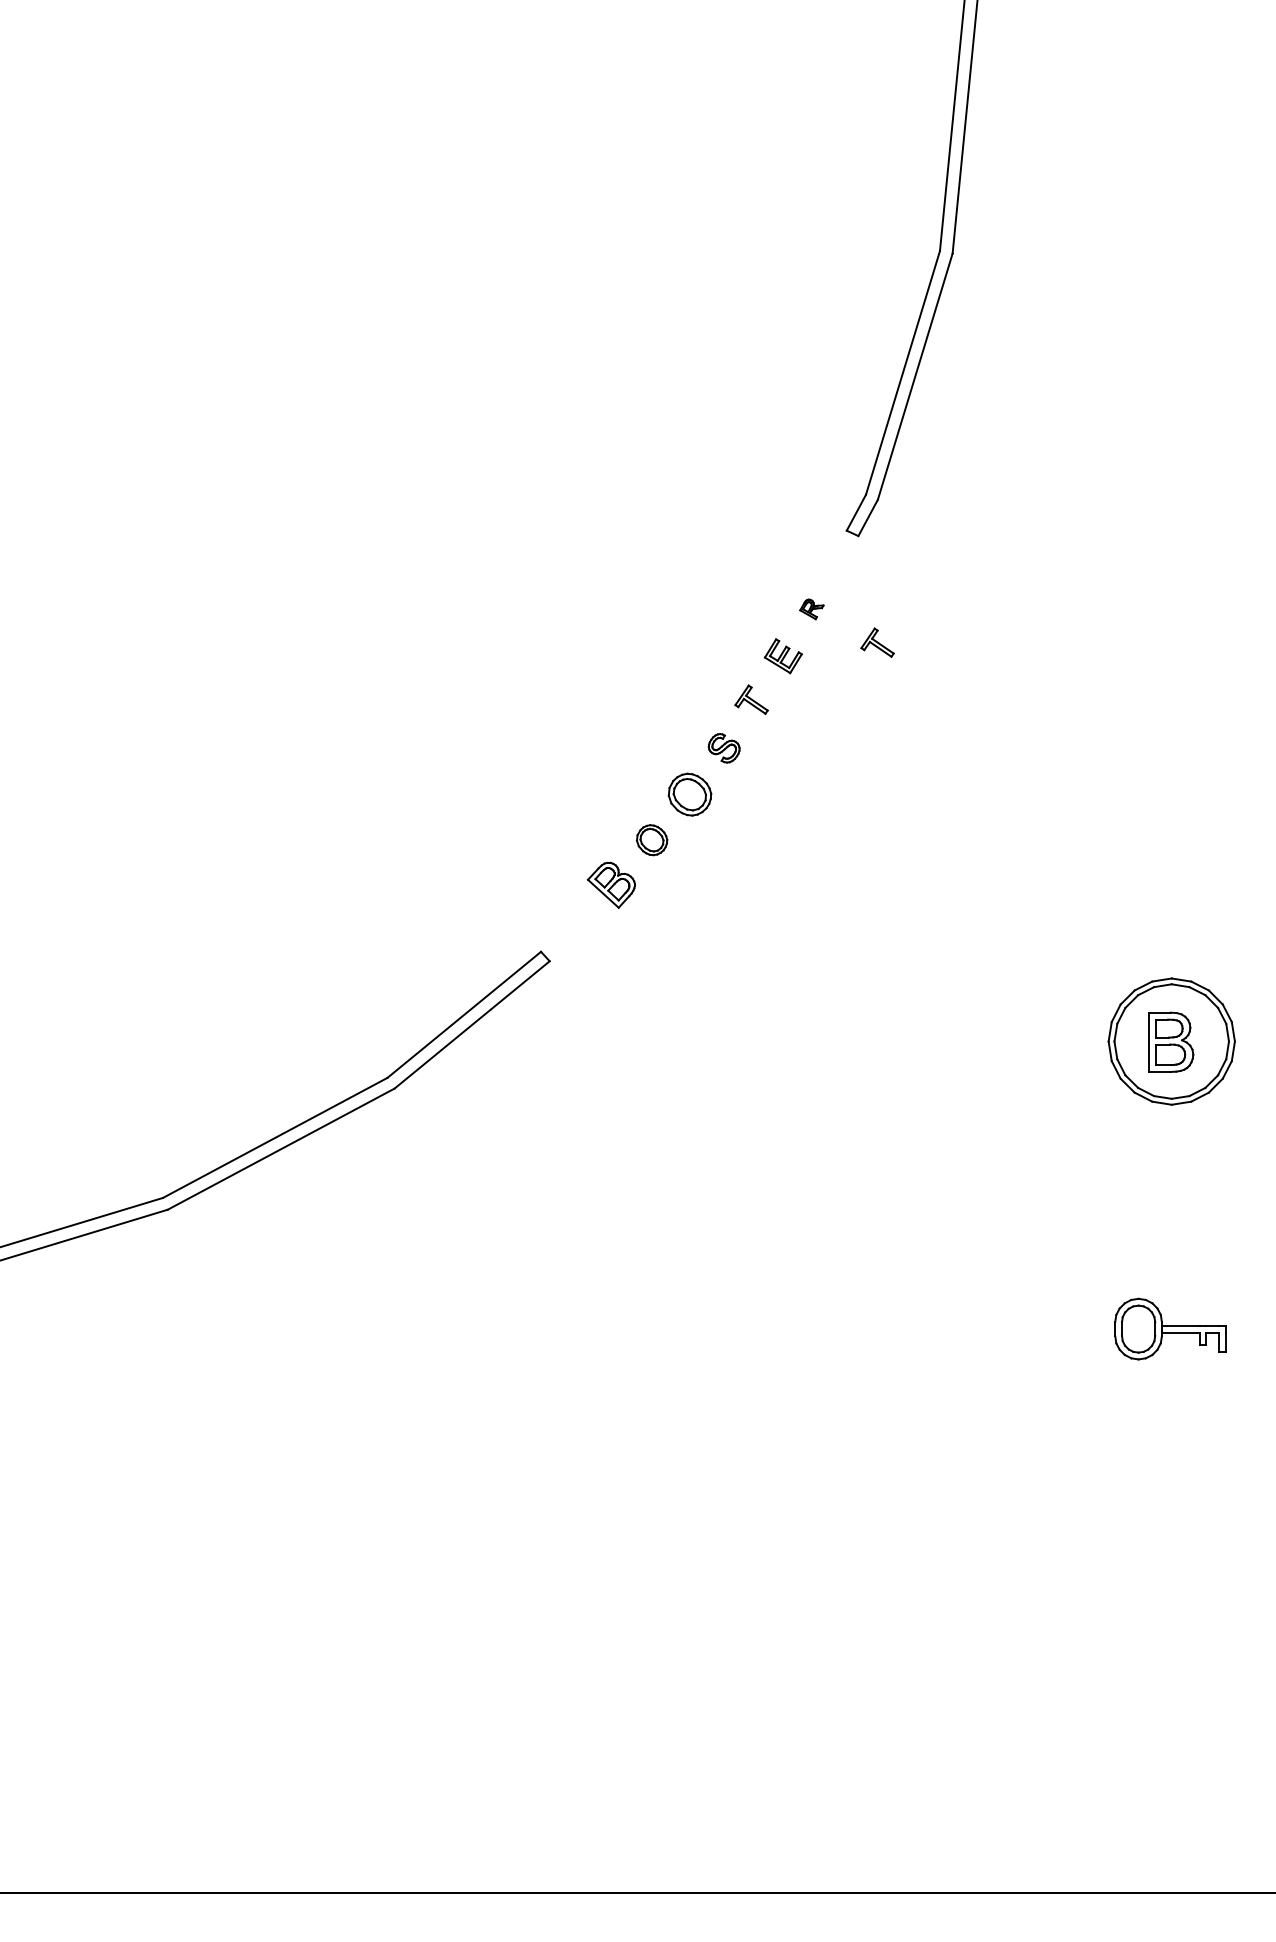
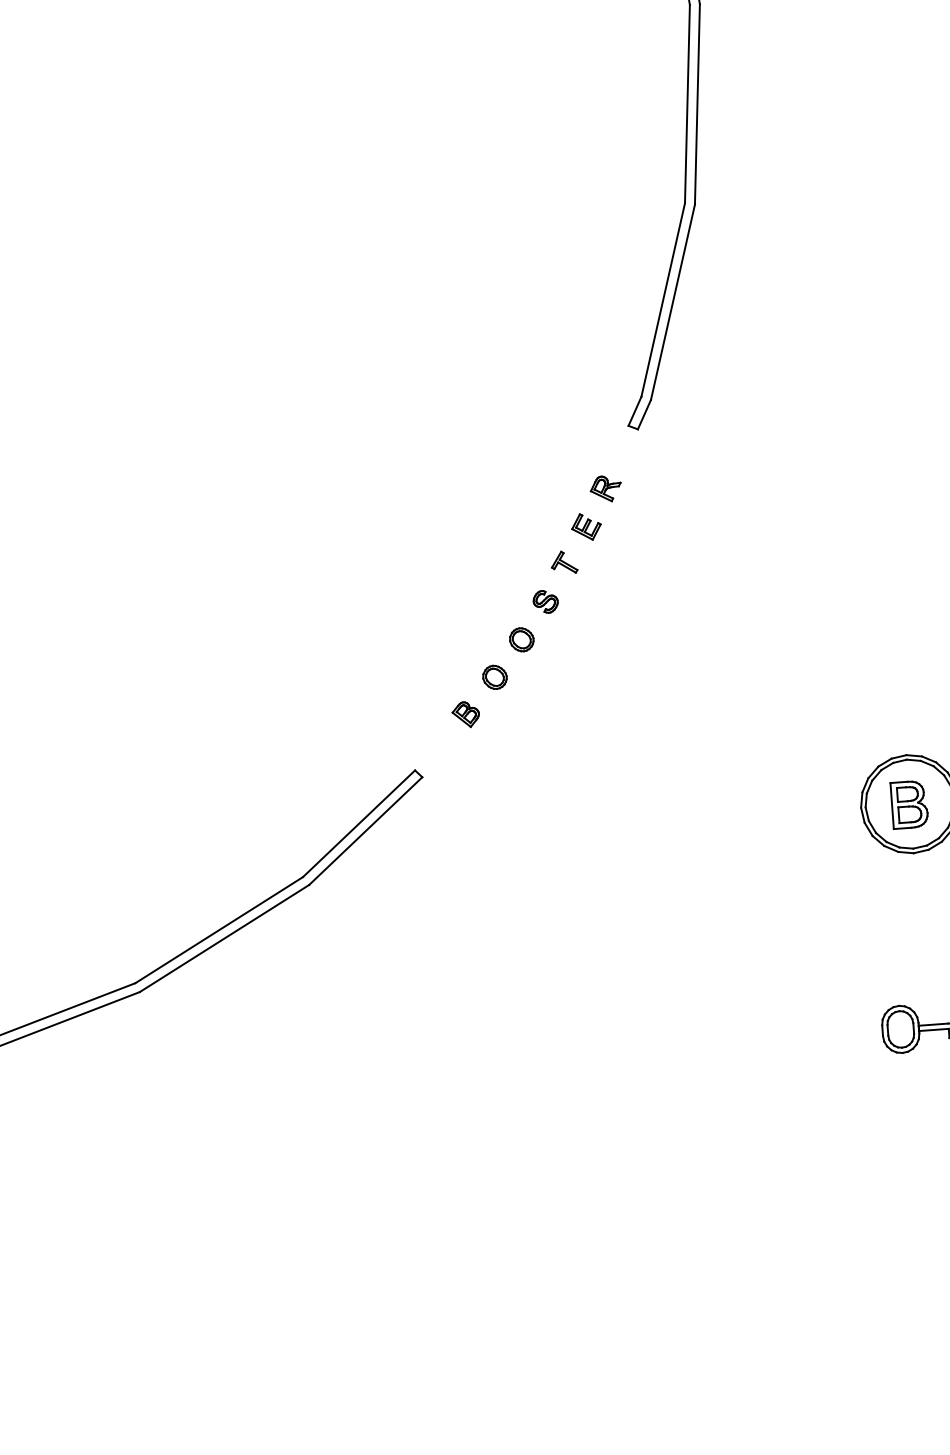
part: (811, 609) -> (605, 489), size x1.67
part: (877, 642) -> (658, 510), removed
part: (689, 794) -> (521, 639), size x0.71
part: (610, 885) -> (465, 714), size x0.71

